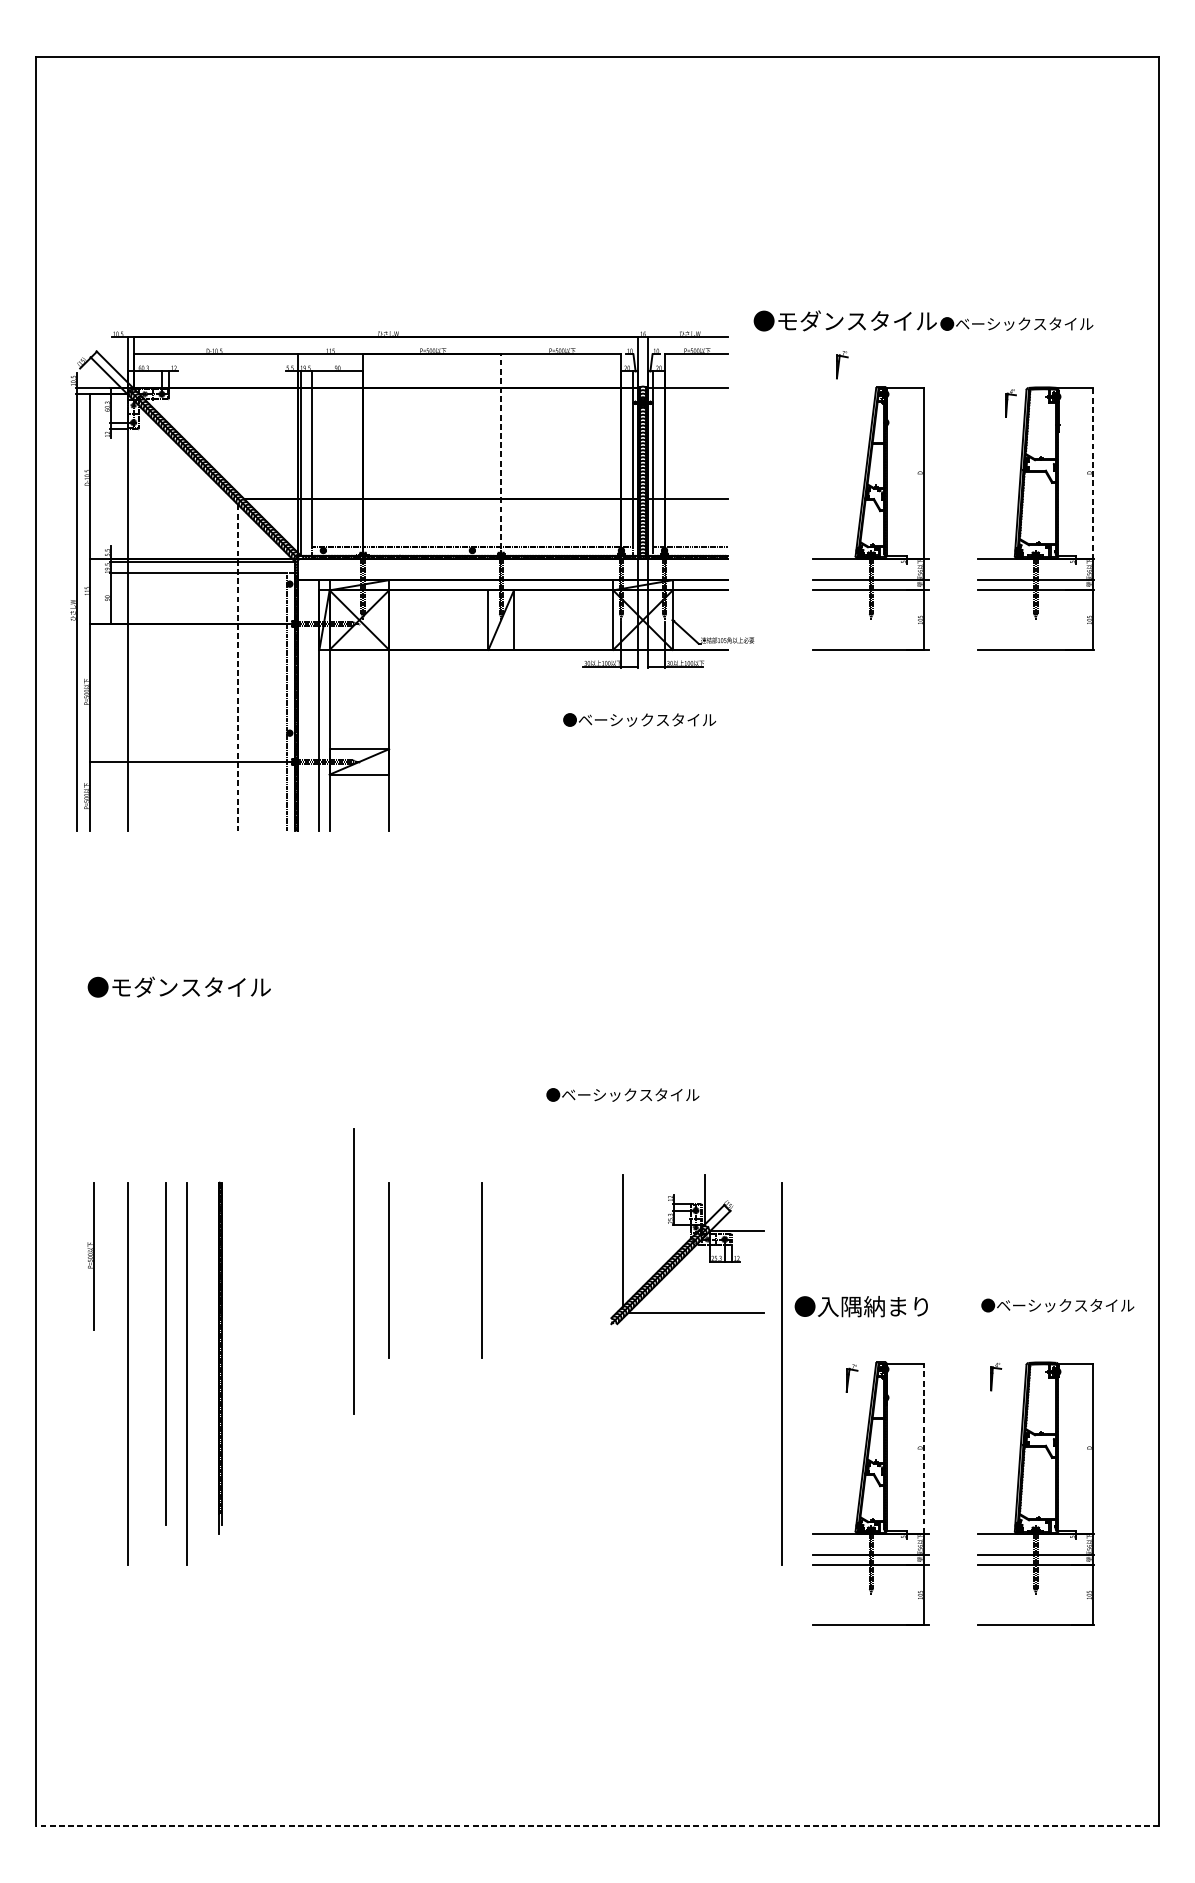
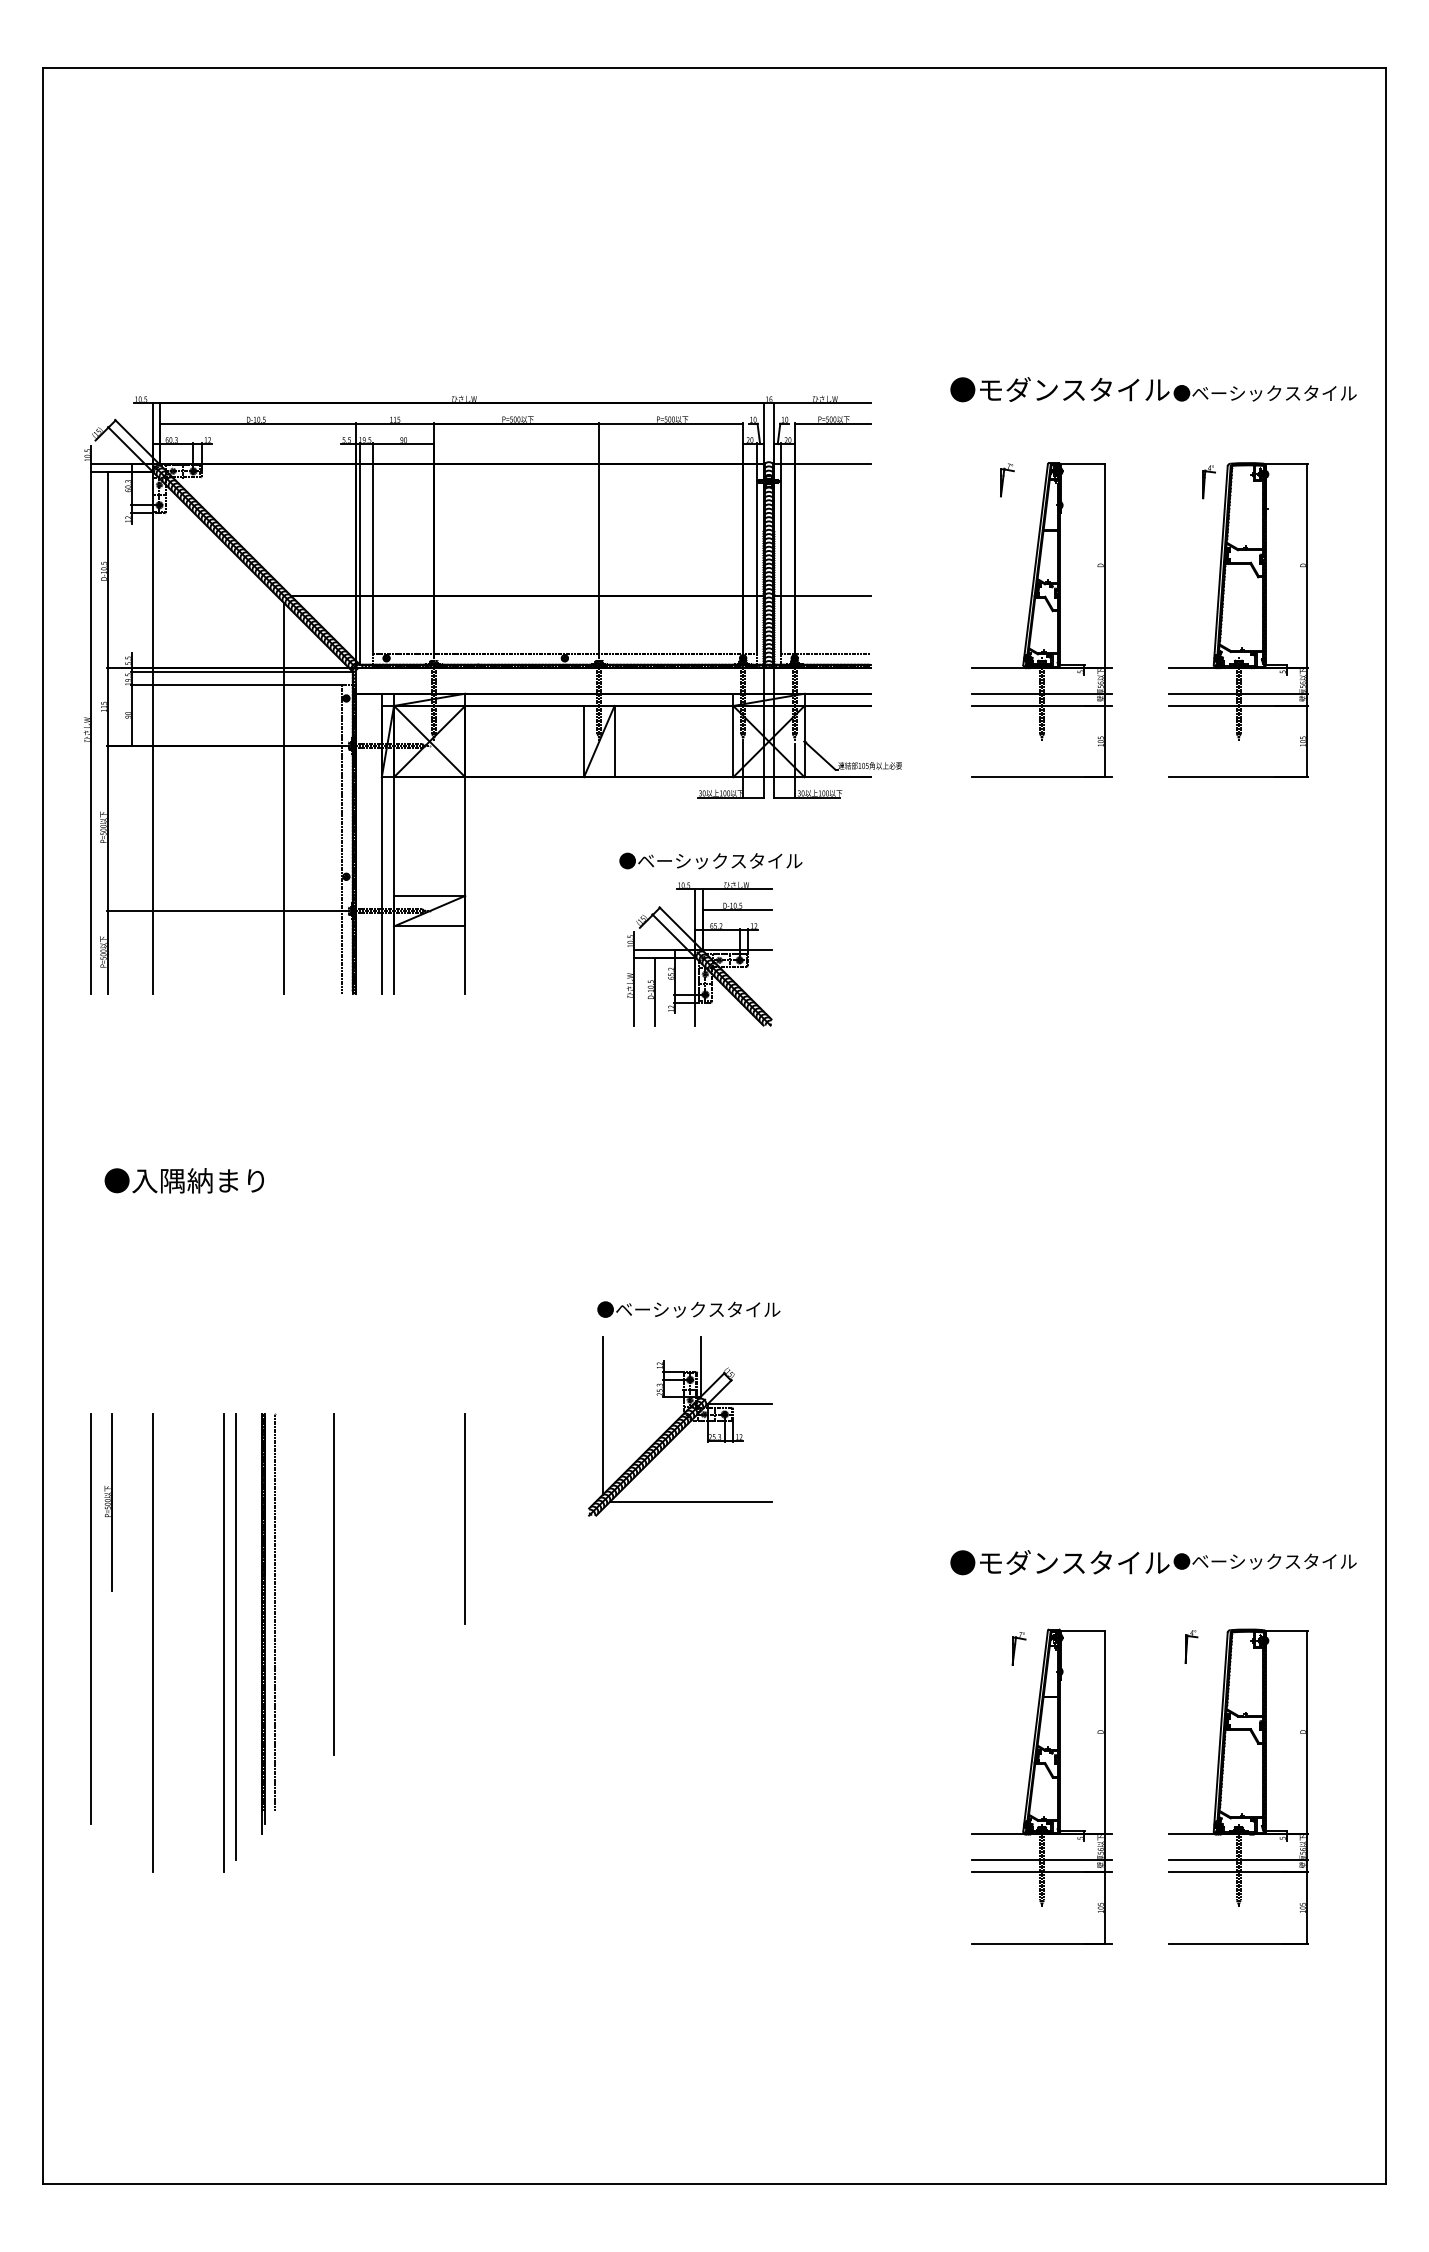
text: (923, 320) -> (1153, 389), moved
part: (842, 365) -> (1007, 480), moved
line: (501, 451) -> (599, 539), dashed -> solid
line: (1093, 473) -> (1307, 566), dashed -> solid
line: (238, 667) -> (284, 798), dashed -> solid
text: (639, 719) -> (710, 860), moved
part: (584, 797) -> (699, 953), added
text: (190, 987) -> (227, 1180), ●モダンスタイル -> ●入隅納まり
text: (622, 1094) -> (688, 1309), moved
part: (687, 1249) -> (680, 1426), moved
line: (481, 1269) -> (575, 1518), removed
line: (354, 1271) -> (333, 1584), moved
text: (897, 1306) -> (1073, 1562), ●入隅納まり -> ●モダンスタイル
line: (230, 1348) -> (275, 1612), added
line: (165, 1353) -> (90, 1618), moved
line: (197, 1368) -> (235, 1636), added
line: (781, 1373) -> (934, 1642), removed
line: (923, 1448) -> (1104, 1732), dashed -> solid
line: (597, 1826) -> (714, 2184), dashed -> solid

